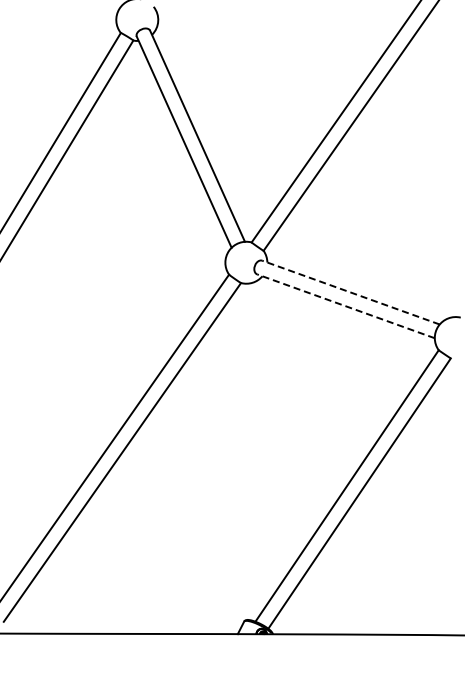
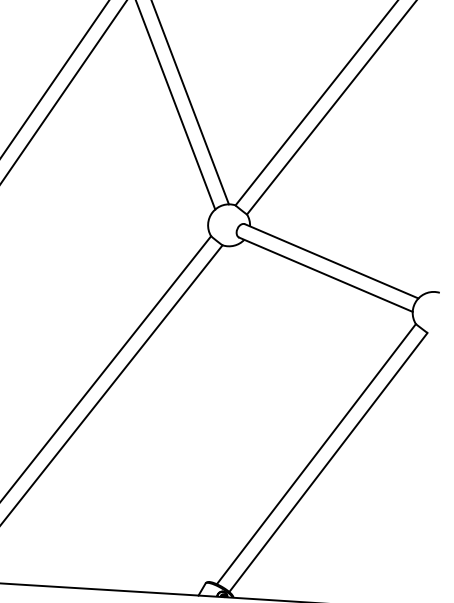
line: (350, 292) -> (331, 261), dashed -> solid
line: (345, 306) -> (325, 274), dashed -> solid

